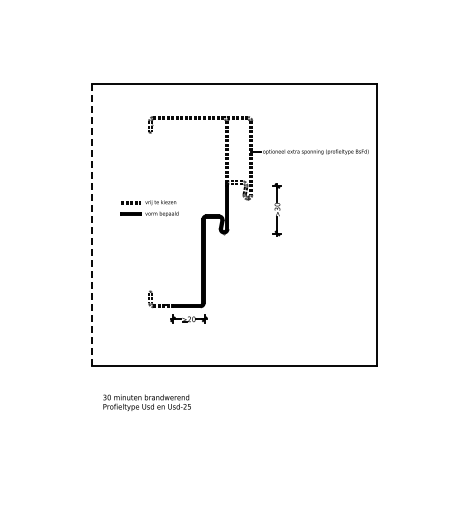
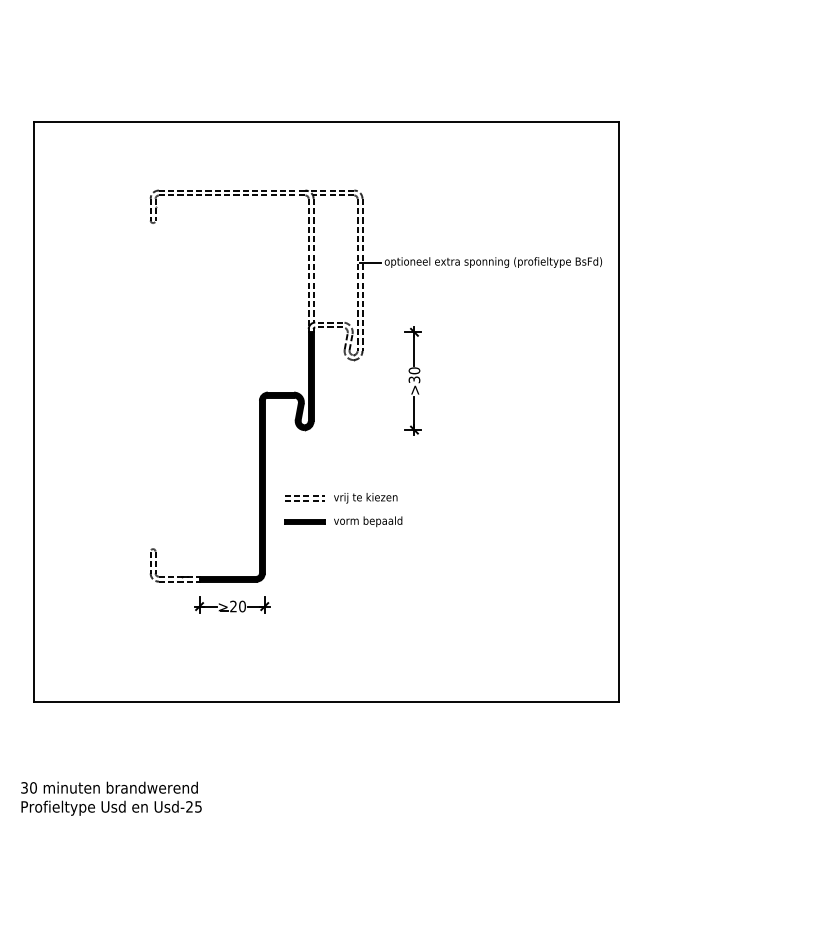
part: (149, 208) -> (342, 510), moved
line: (92, 224) -> (34, 411), dashed -> solid
text: (146, 402) -> (110, 798), moved

